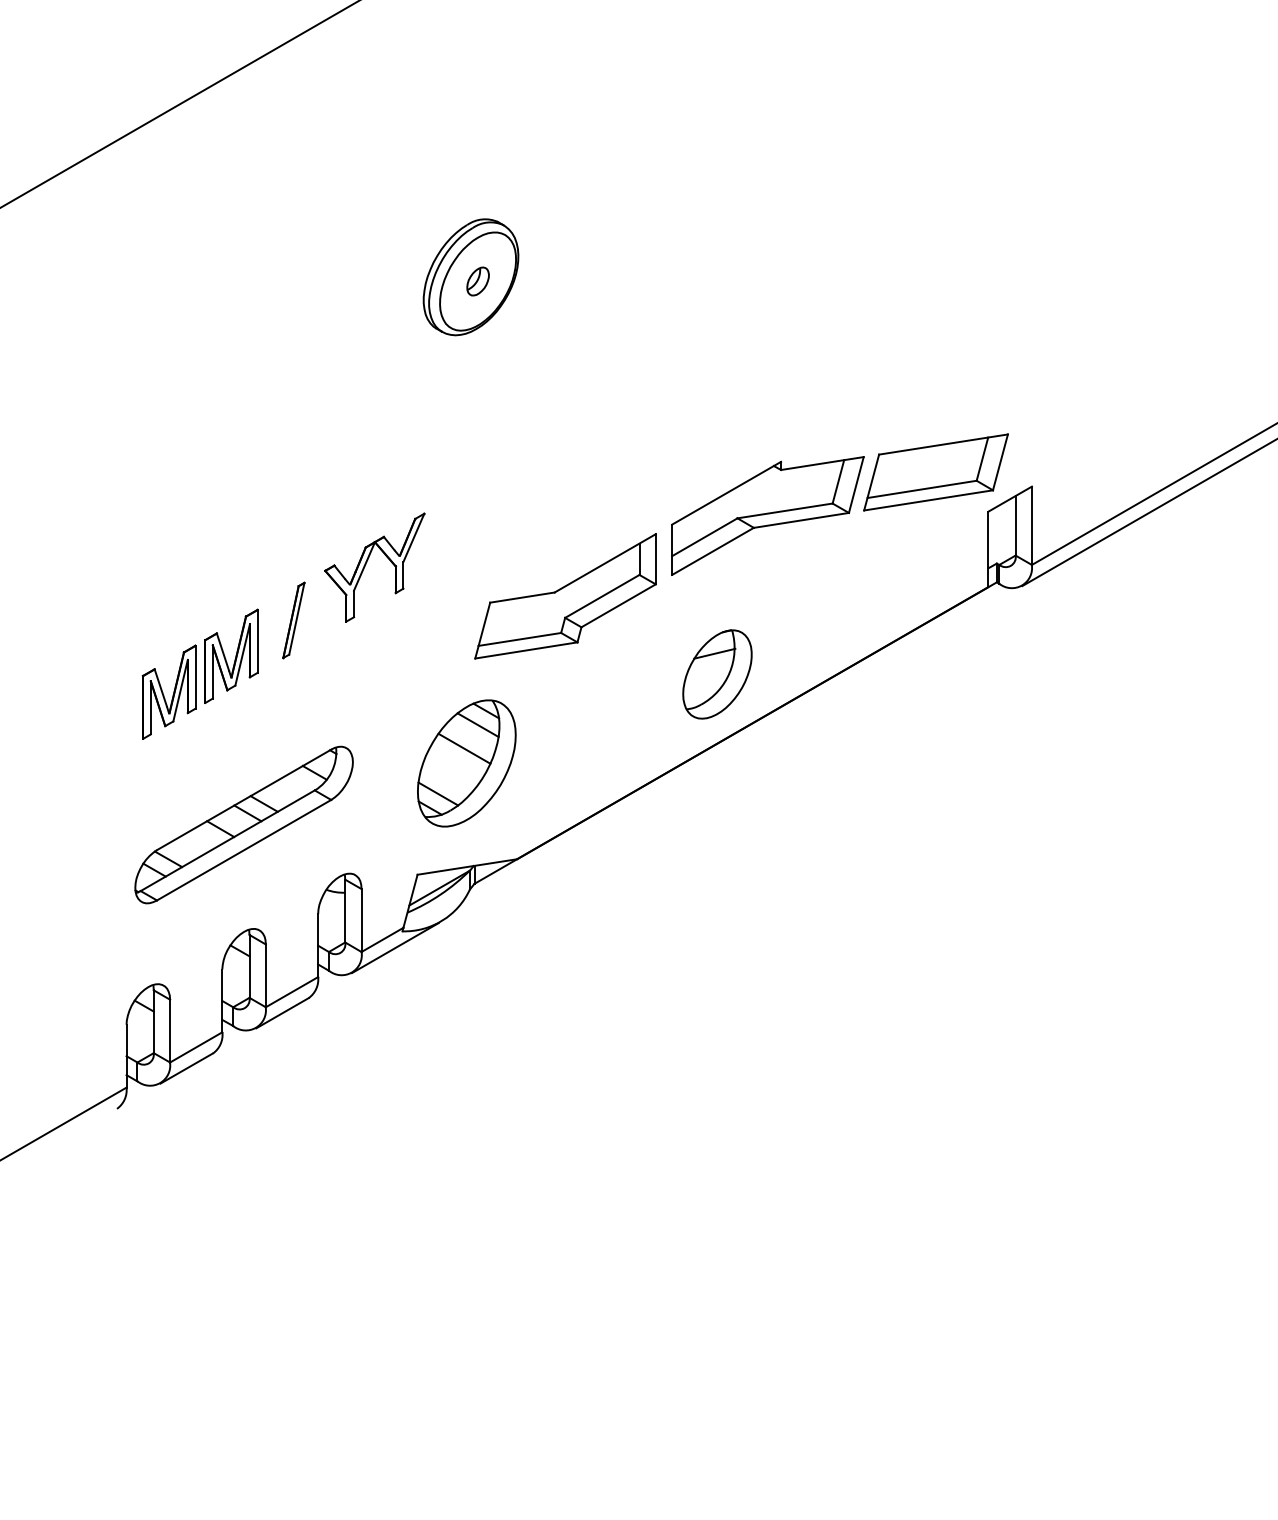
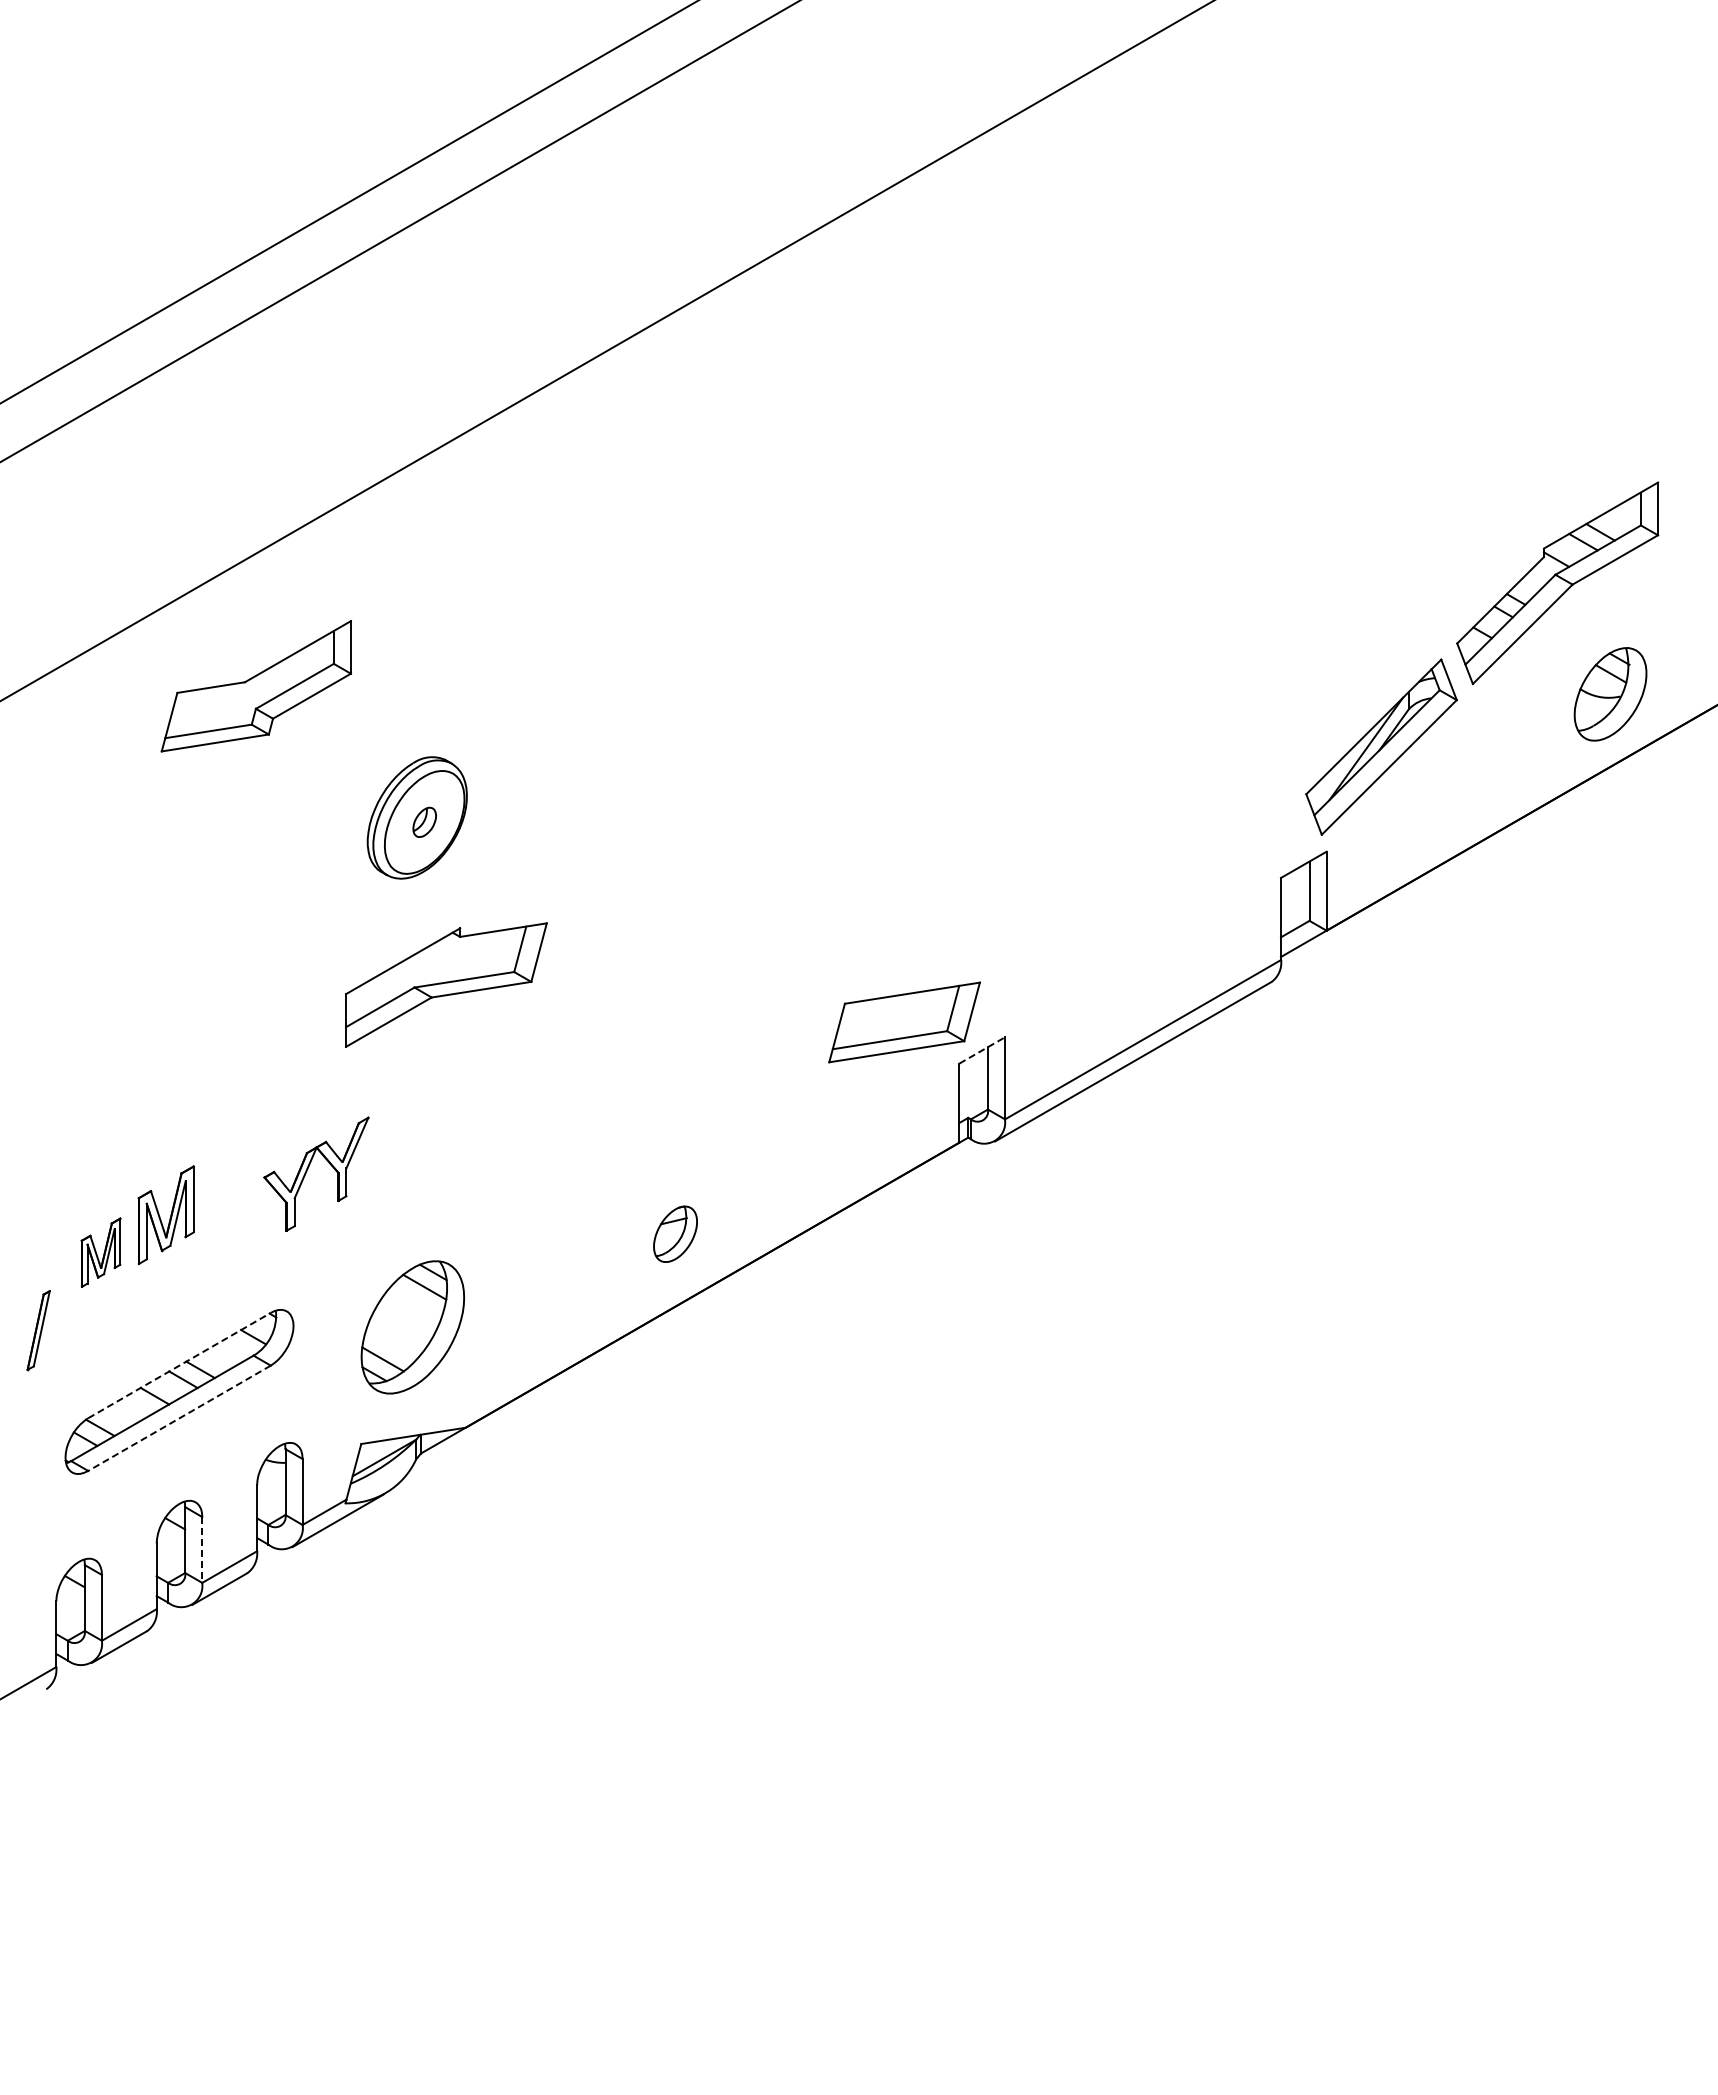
line: (1010, 499) -> (982, 1050), solid -> dashed
part: (768, 515) -> (446, 984), moved
part: (367, 563) -> (308, 1169), moved
part: (565, 596) -> (256, 686), moved
part: (293, 620) -> (38, 1330), moved
part: (717, 674) -> (675, 1234), size x0.6
part: (168, 691) -> (100, 1252), size x0.7
line: (464, 748) -> (410, 1311), removed
line: (244, 799) -> (179, 1365), solid -> dashed
line: (244, 850) -> (179, 1418), solid -> dashed
line: (266, 975) -> (202, 1549), solid -> dashed

